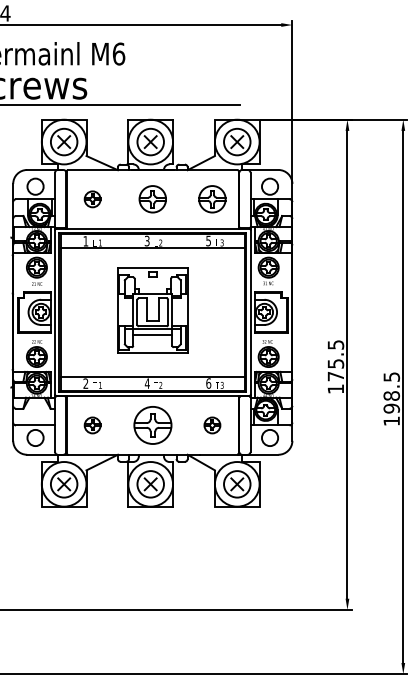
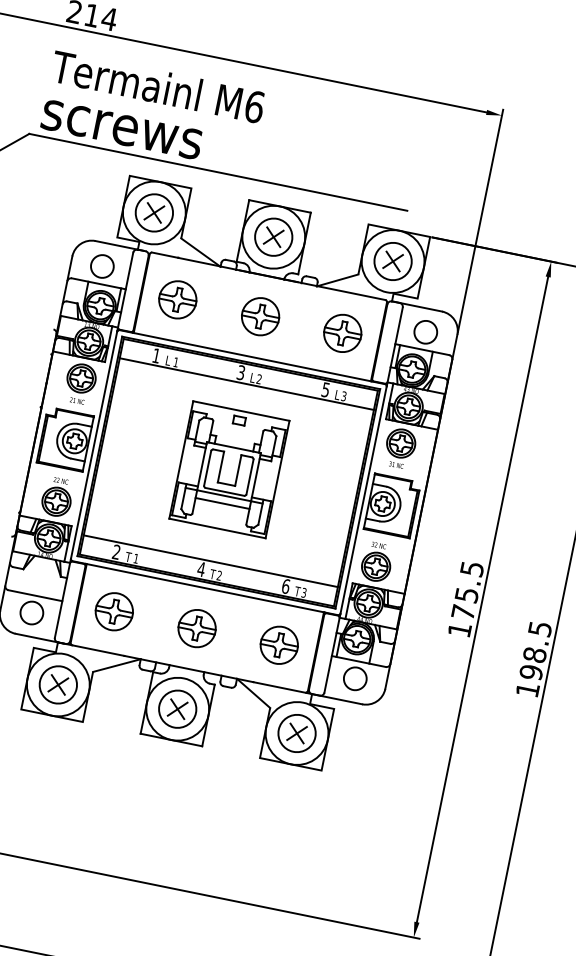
part: (92, 199) -> (177, 300), size x1.67
part: (92, 425) -> (113, 611), size x1.67
part: (152, 425) -> (196, 628), size x0.71
part: (212, 425) -> (279, 645), size x1.67

